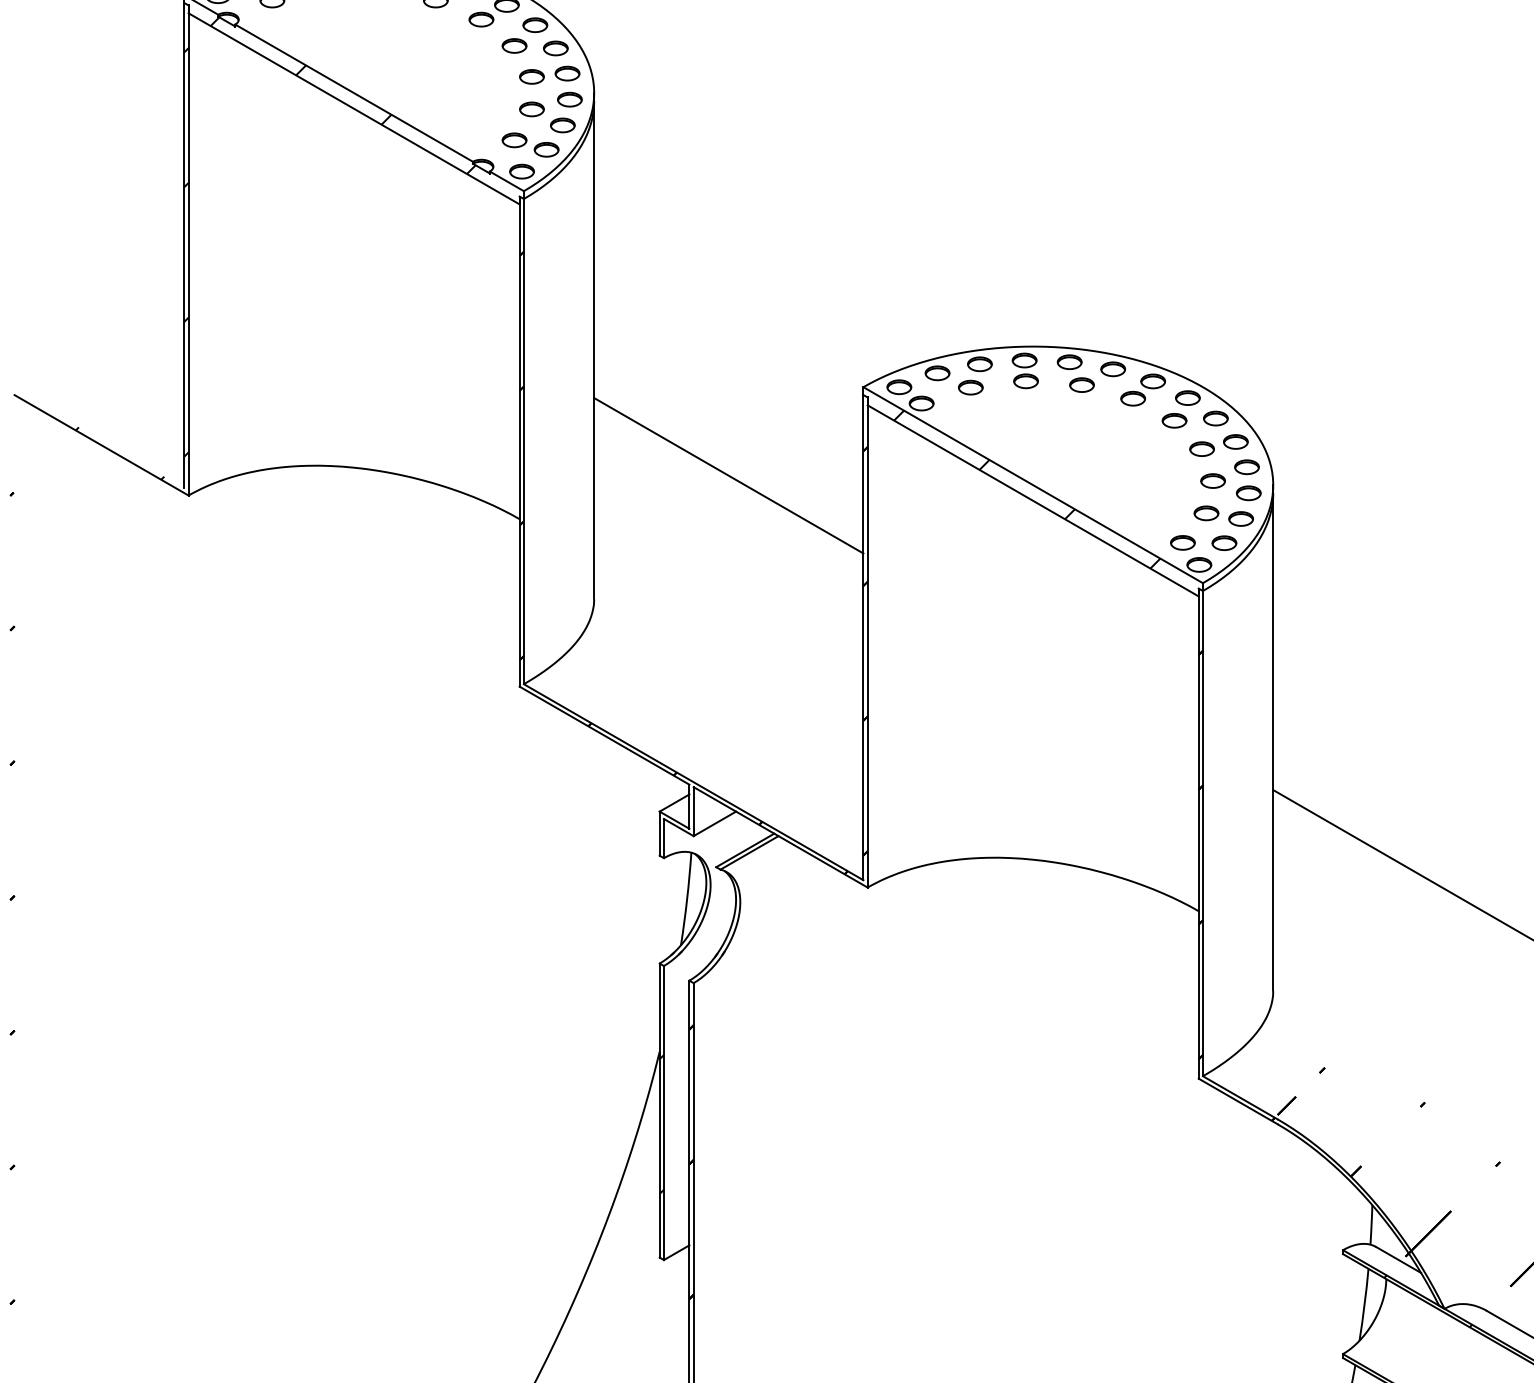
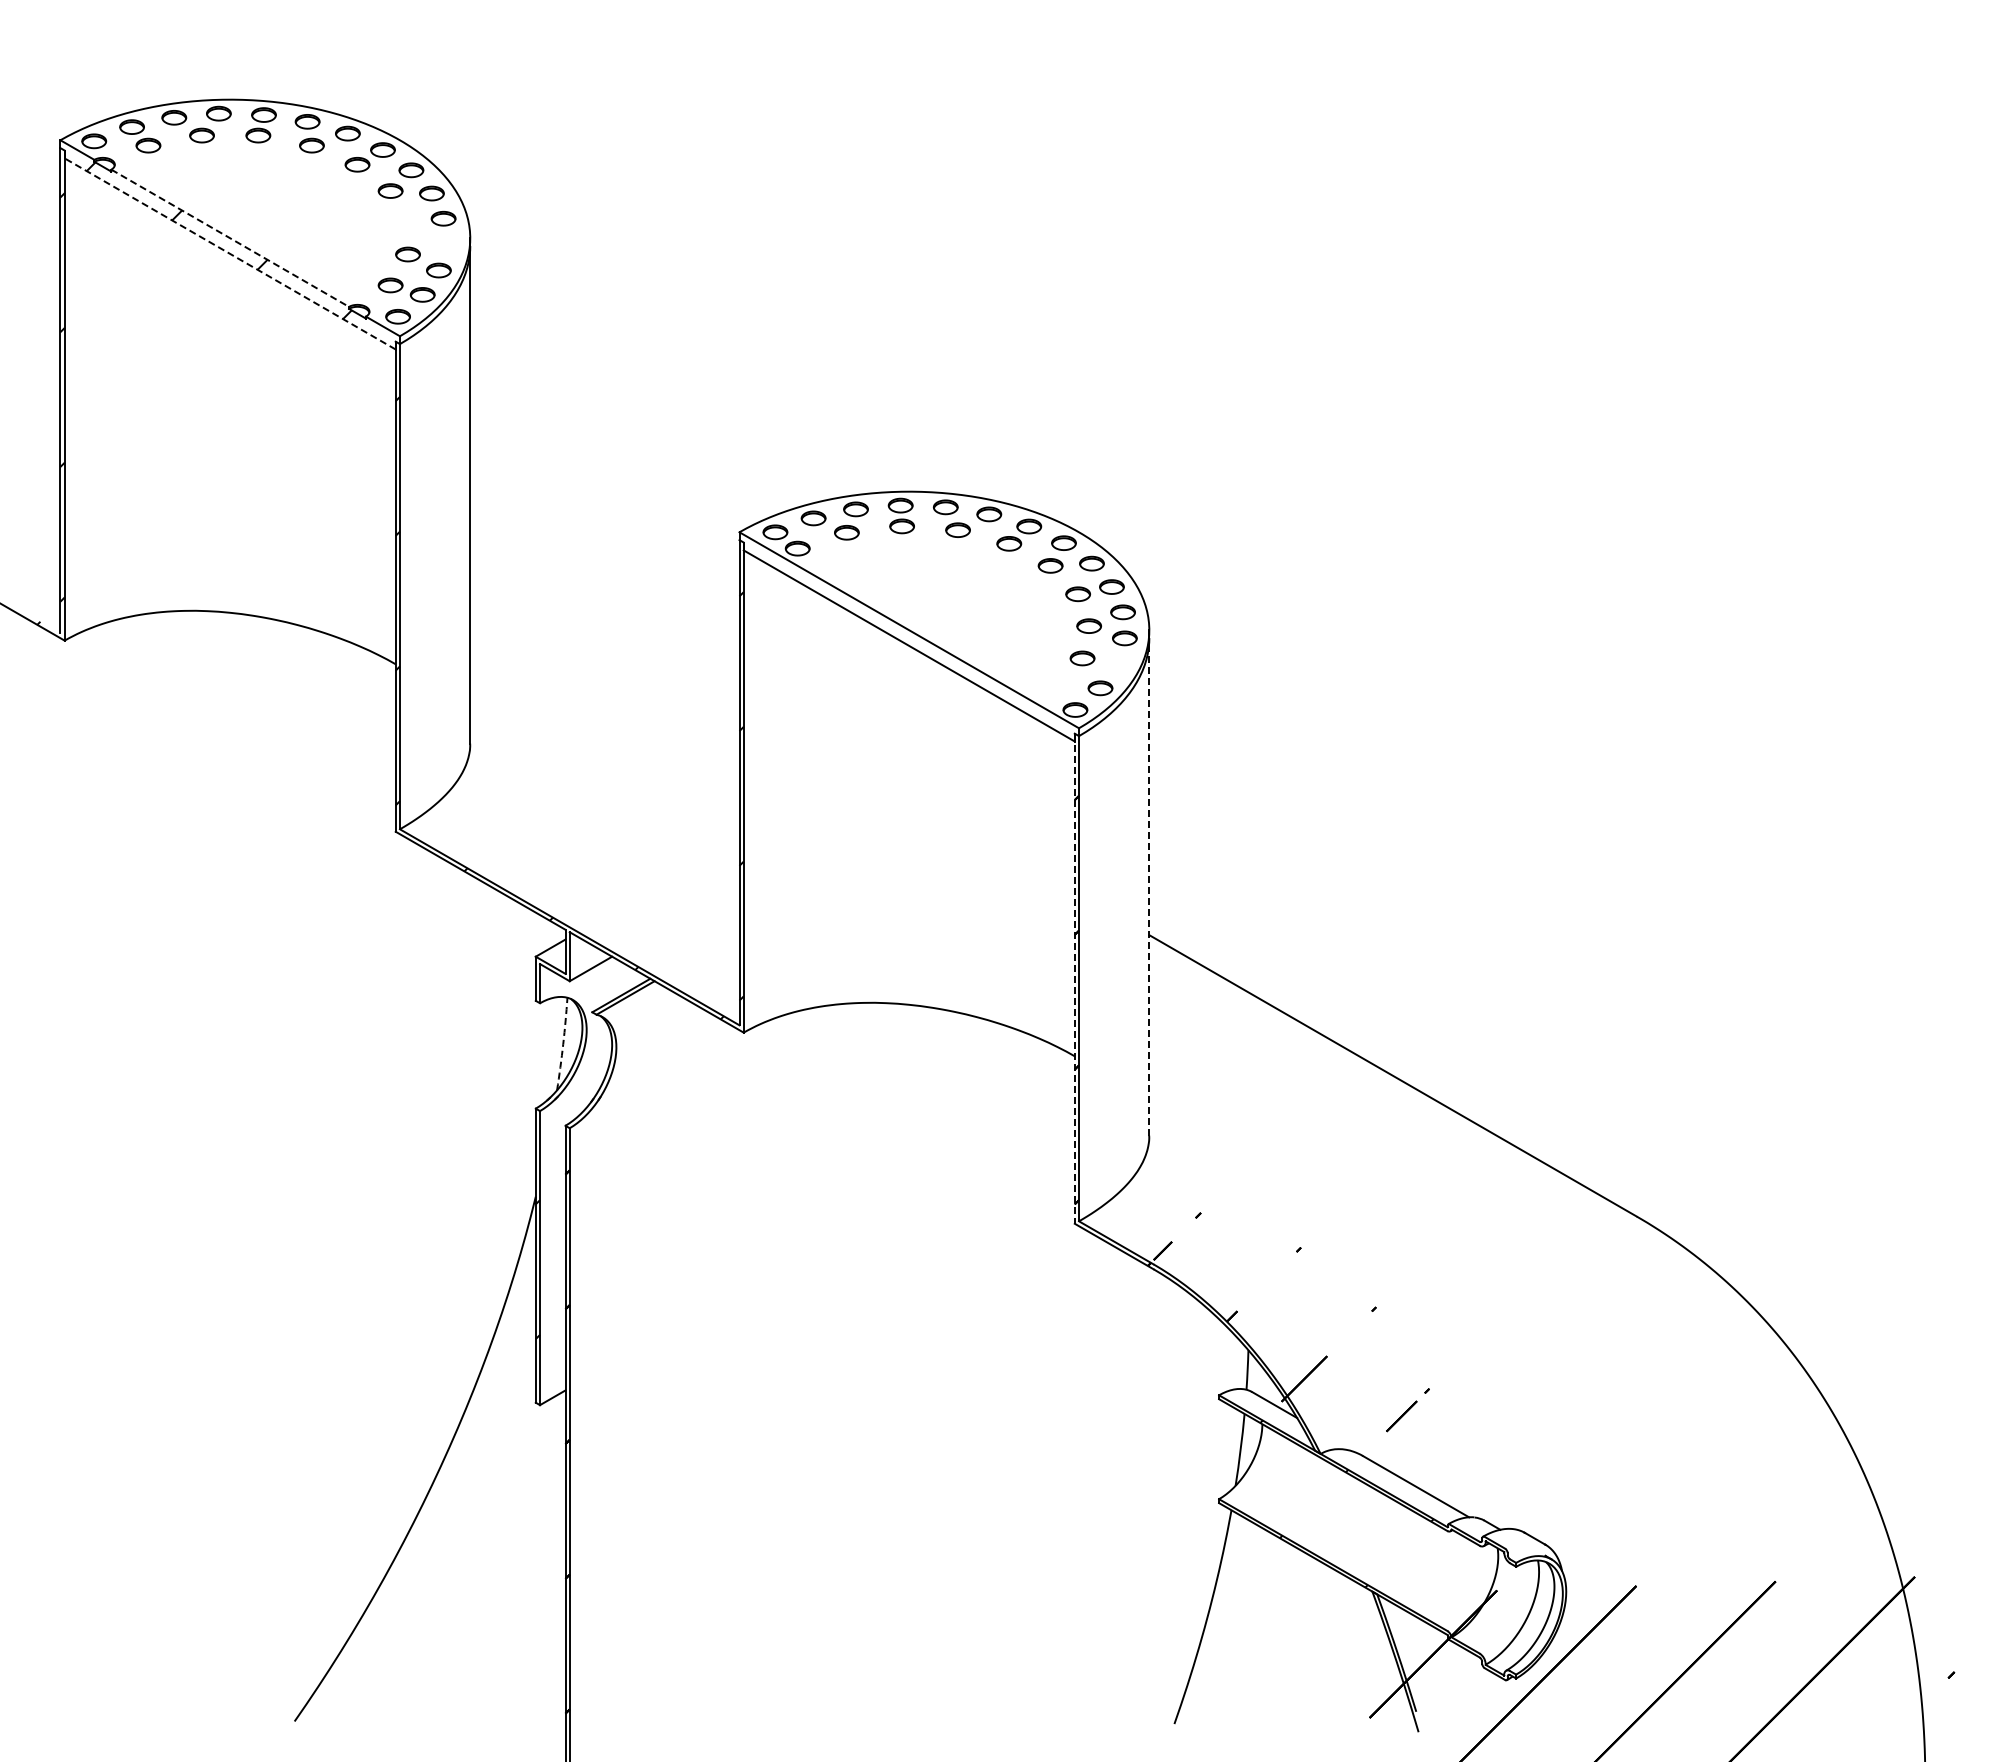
part: (531, 76) -> (407, 221), removed
line: (354, 93) -> (230, 238), solid -> dashed
part: (569, 99) -> (445, 244), removed
line: (353, 108) -> (229, 253), solid -> dashed
line: (728, 475) -> (604, 620), removed
hatch: (1027, 489) -> (903, 634), removed
part: (1241, 518) -> (1117, 663), removed
part: (1182, 542) -> (1058, 687), removed
hatch: (693, 562) -> (569, 707), removed
line: (1273, 741) -> (1149, 886), solid -> dashed
line: (1198, 834) -> (1074, 979), solid -> dashed
arc: (687, 899) -> (563, 1044), solid -> dashed

